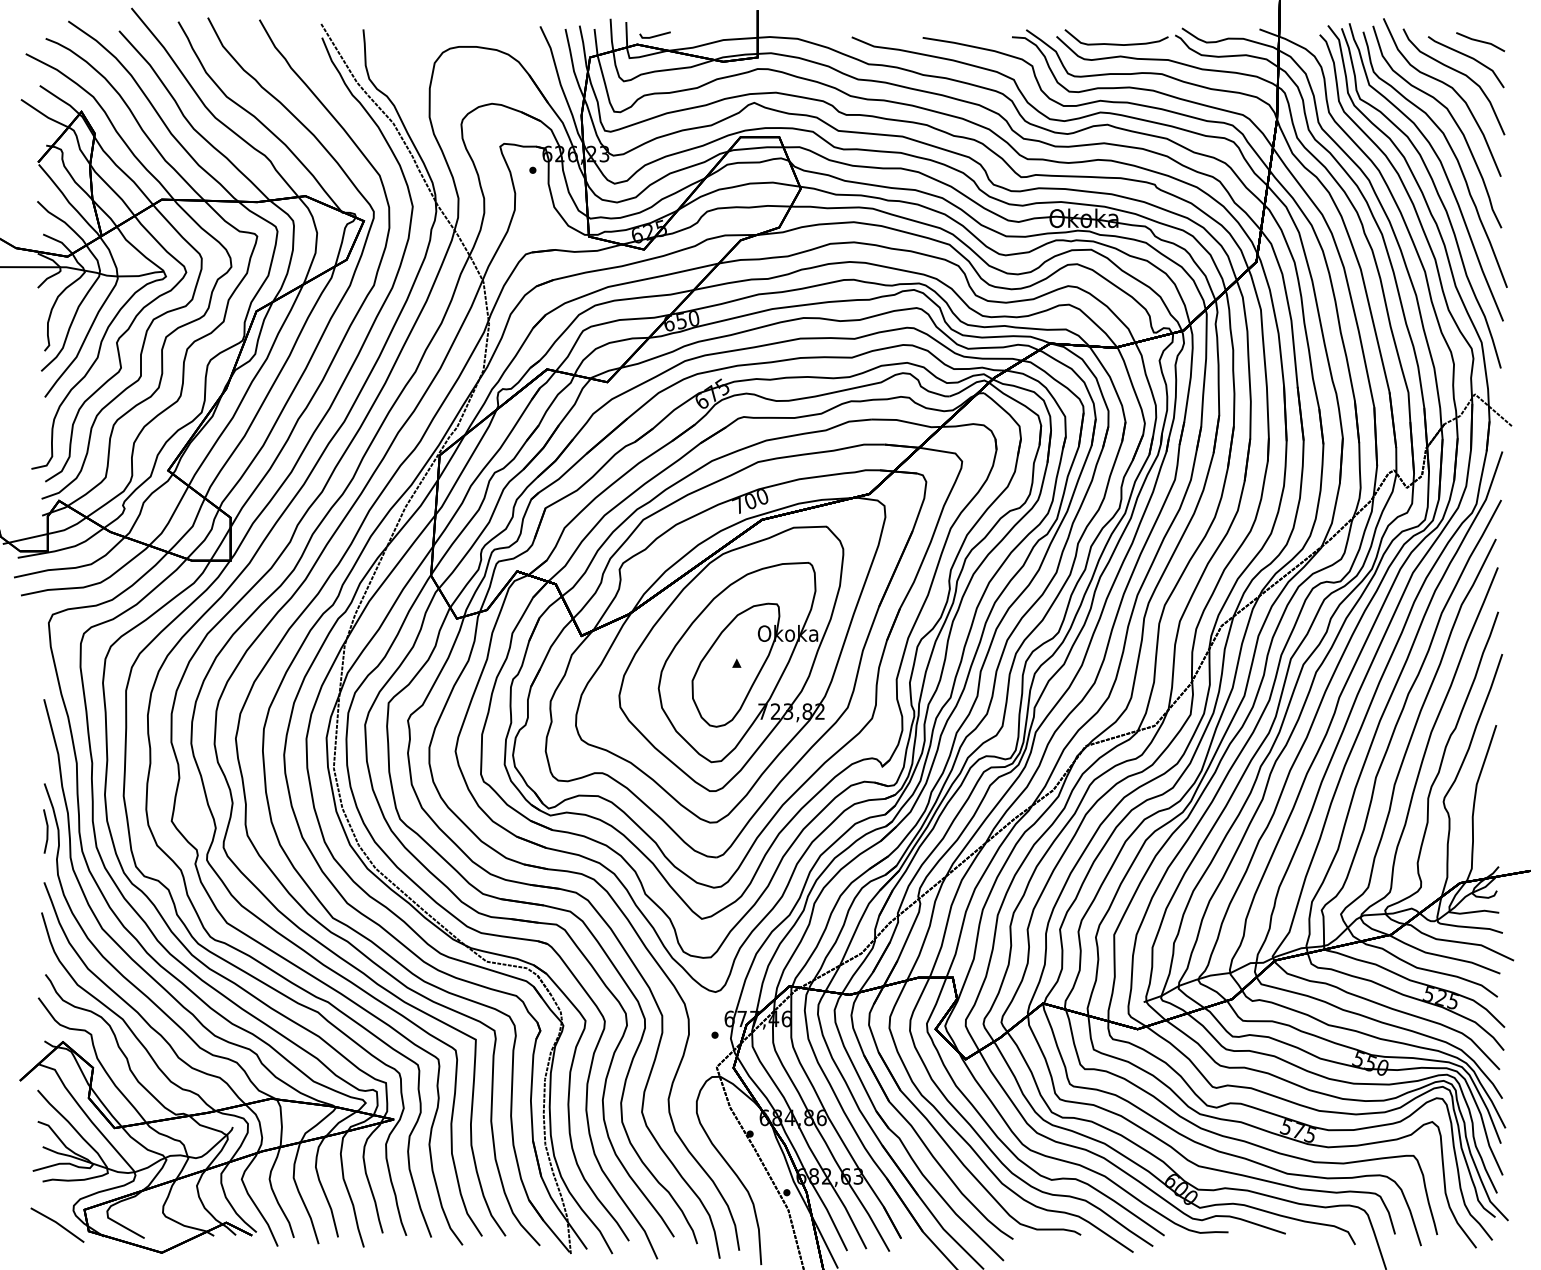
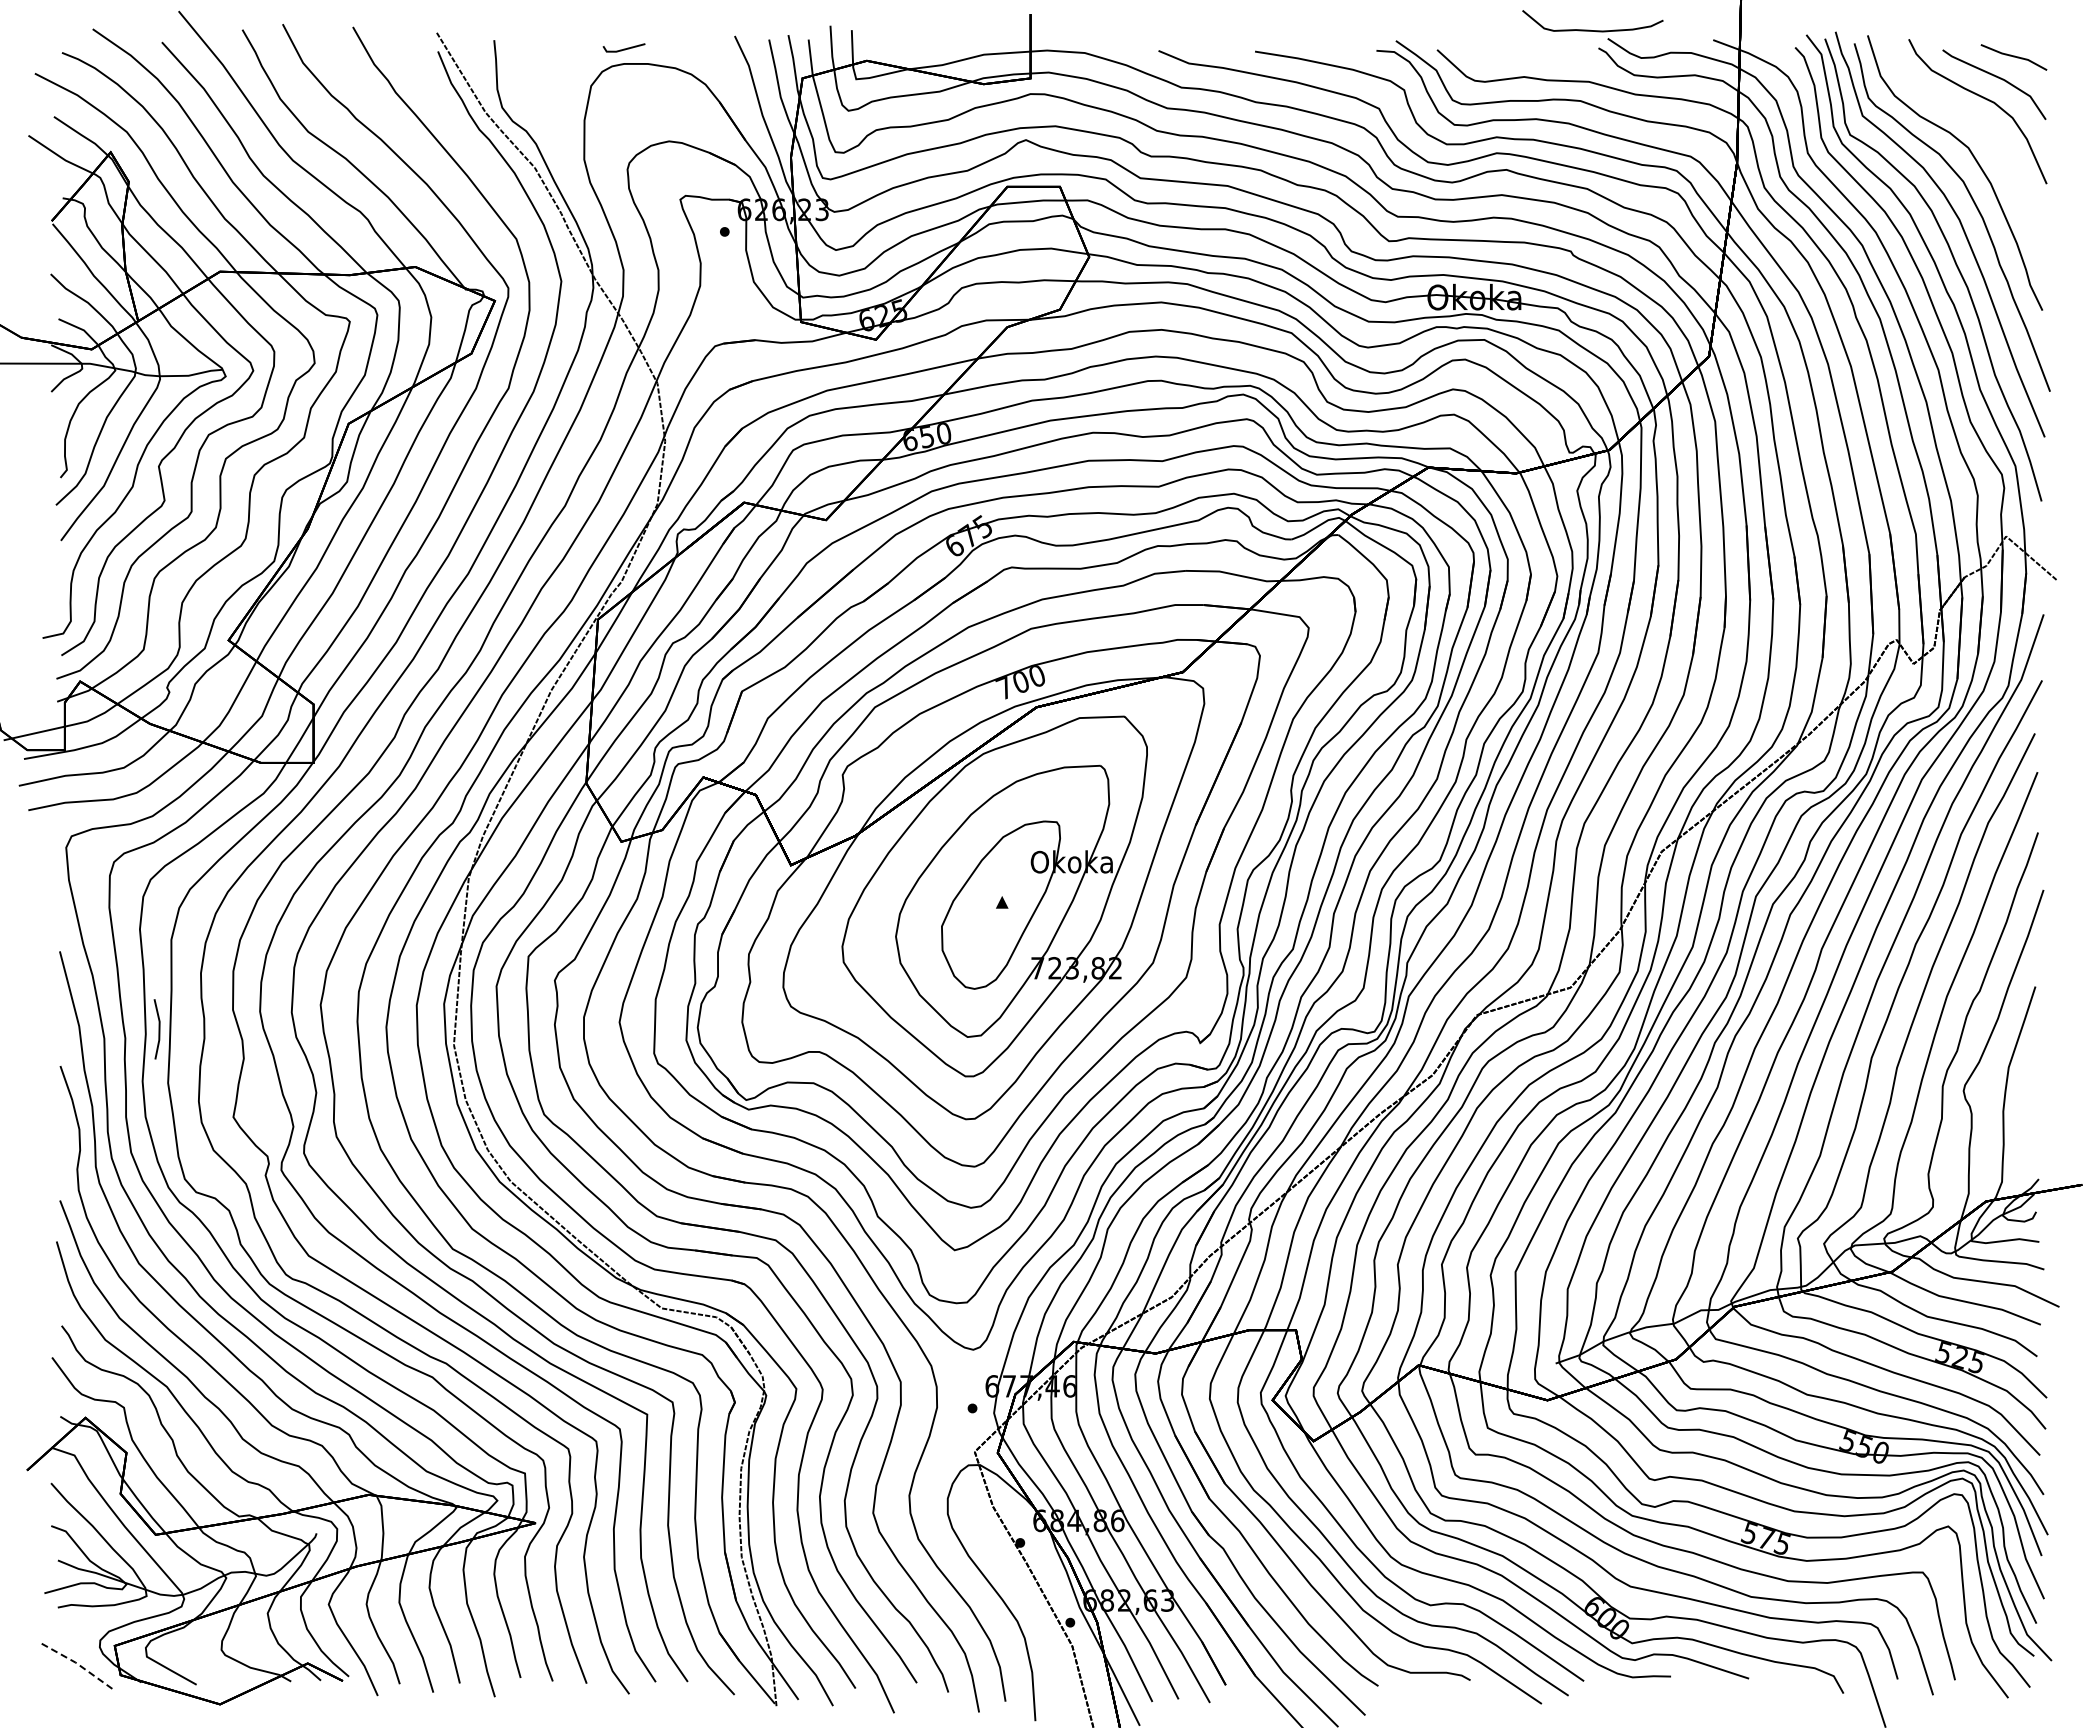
line: (654, 35) -> (623, 48), moved
curve: (1114, 43) -> (1589, 29), moved
curve: (1447, 86) -> (1969, 117), removed
line: (46, 831) -> (158, 1029), moved
line: (57, 1223) -> (78, 1664), solid -> dashed

